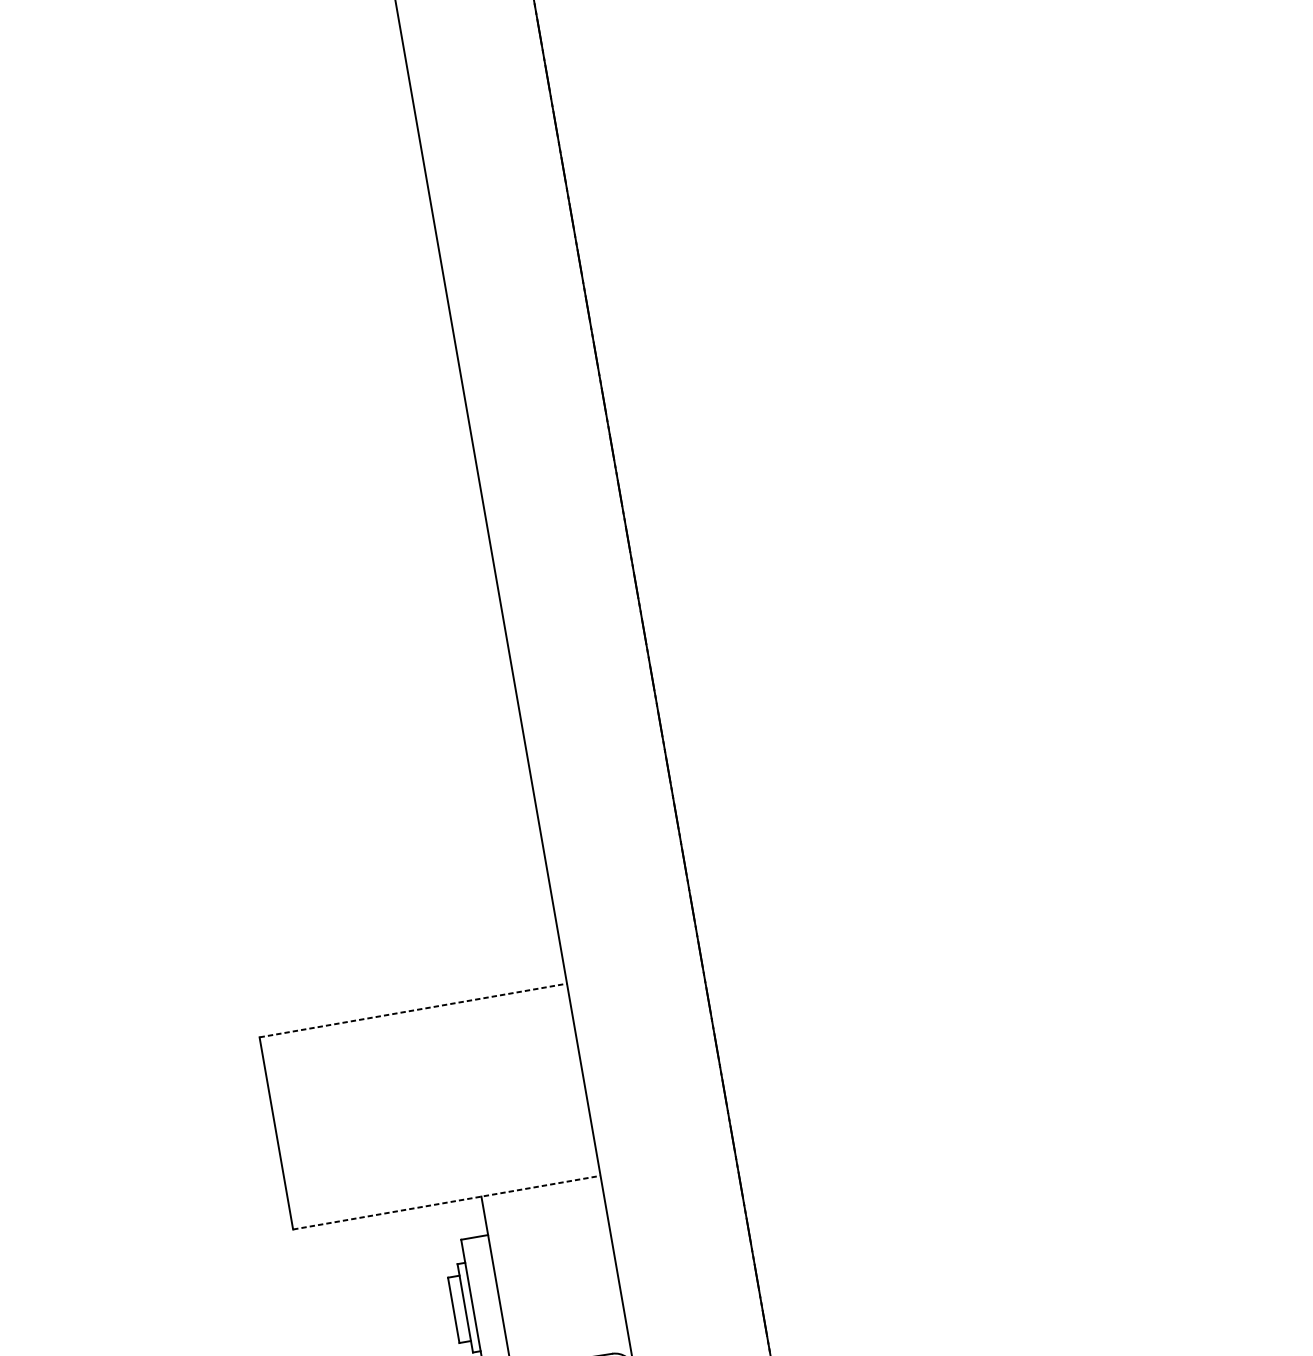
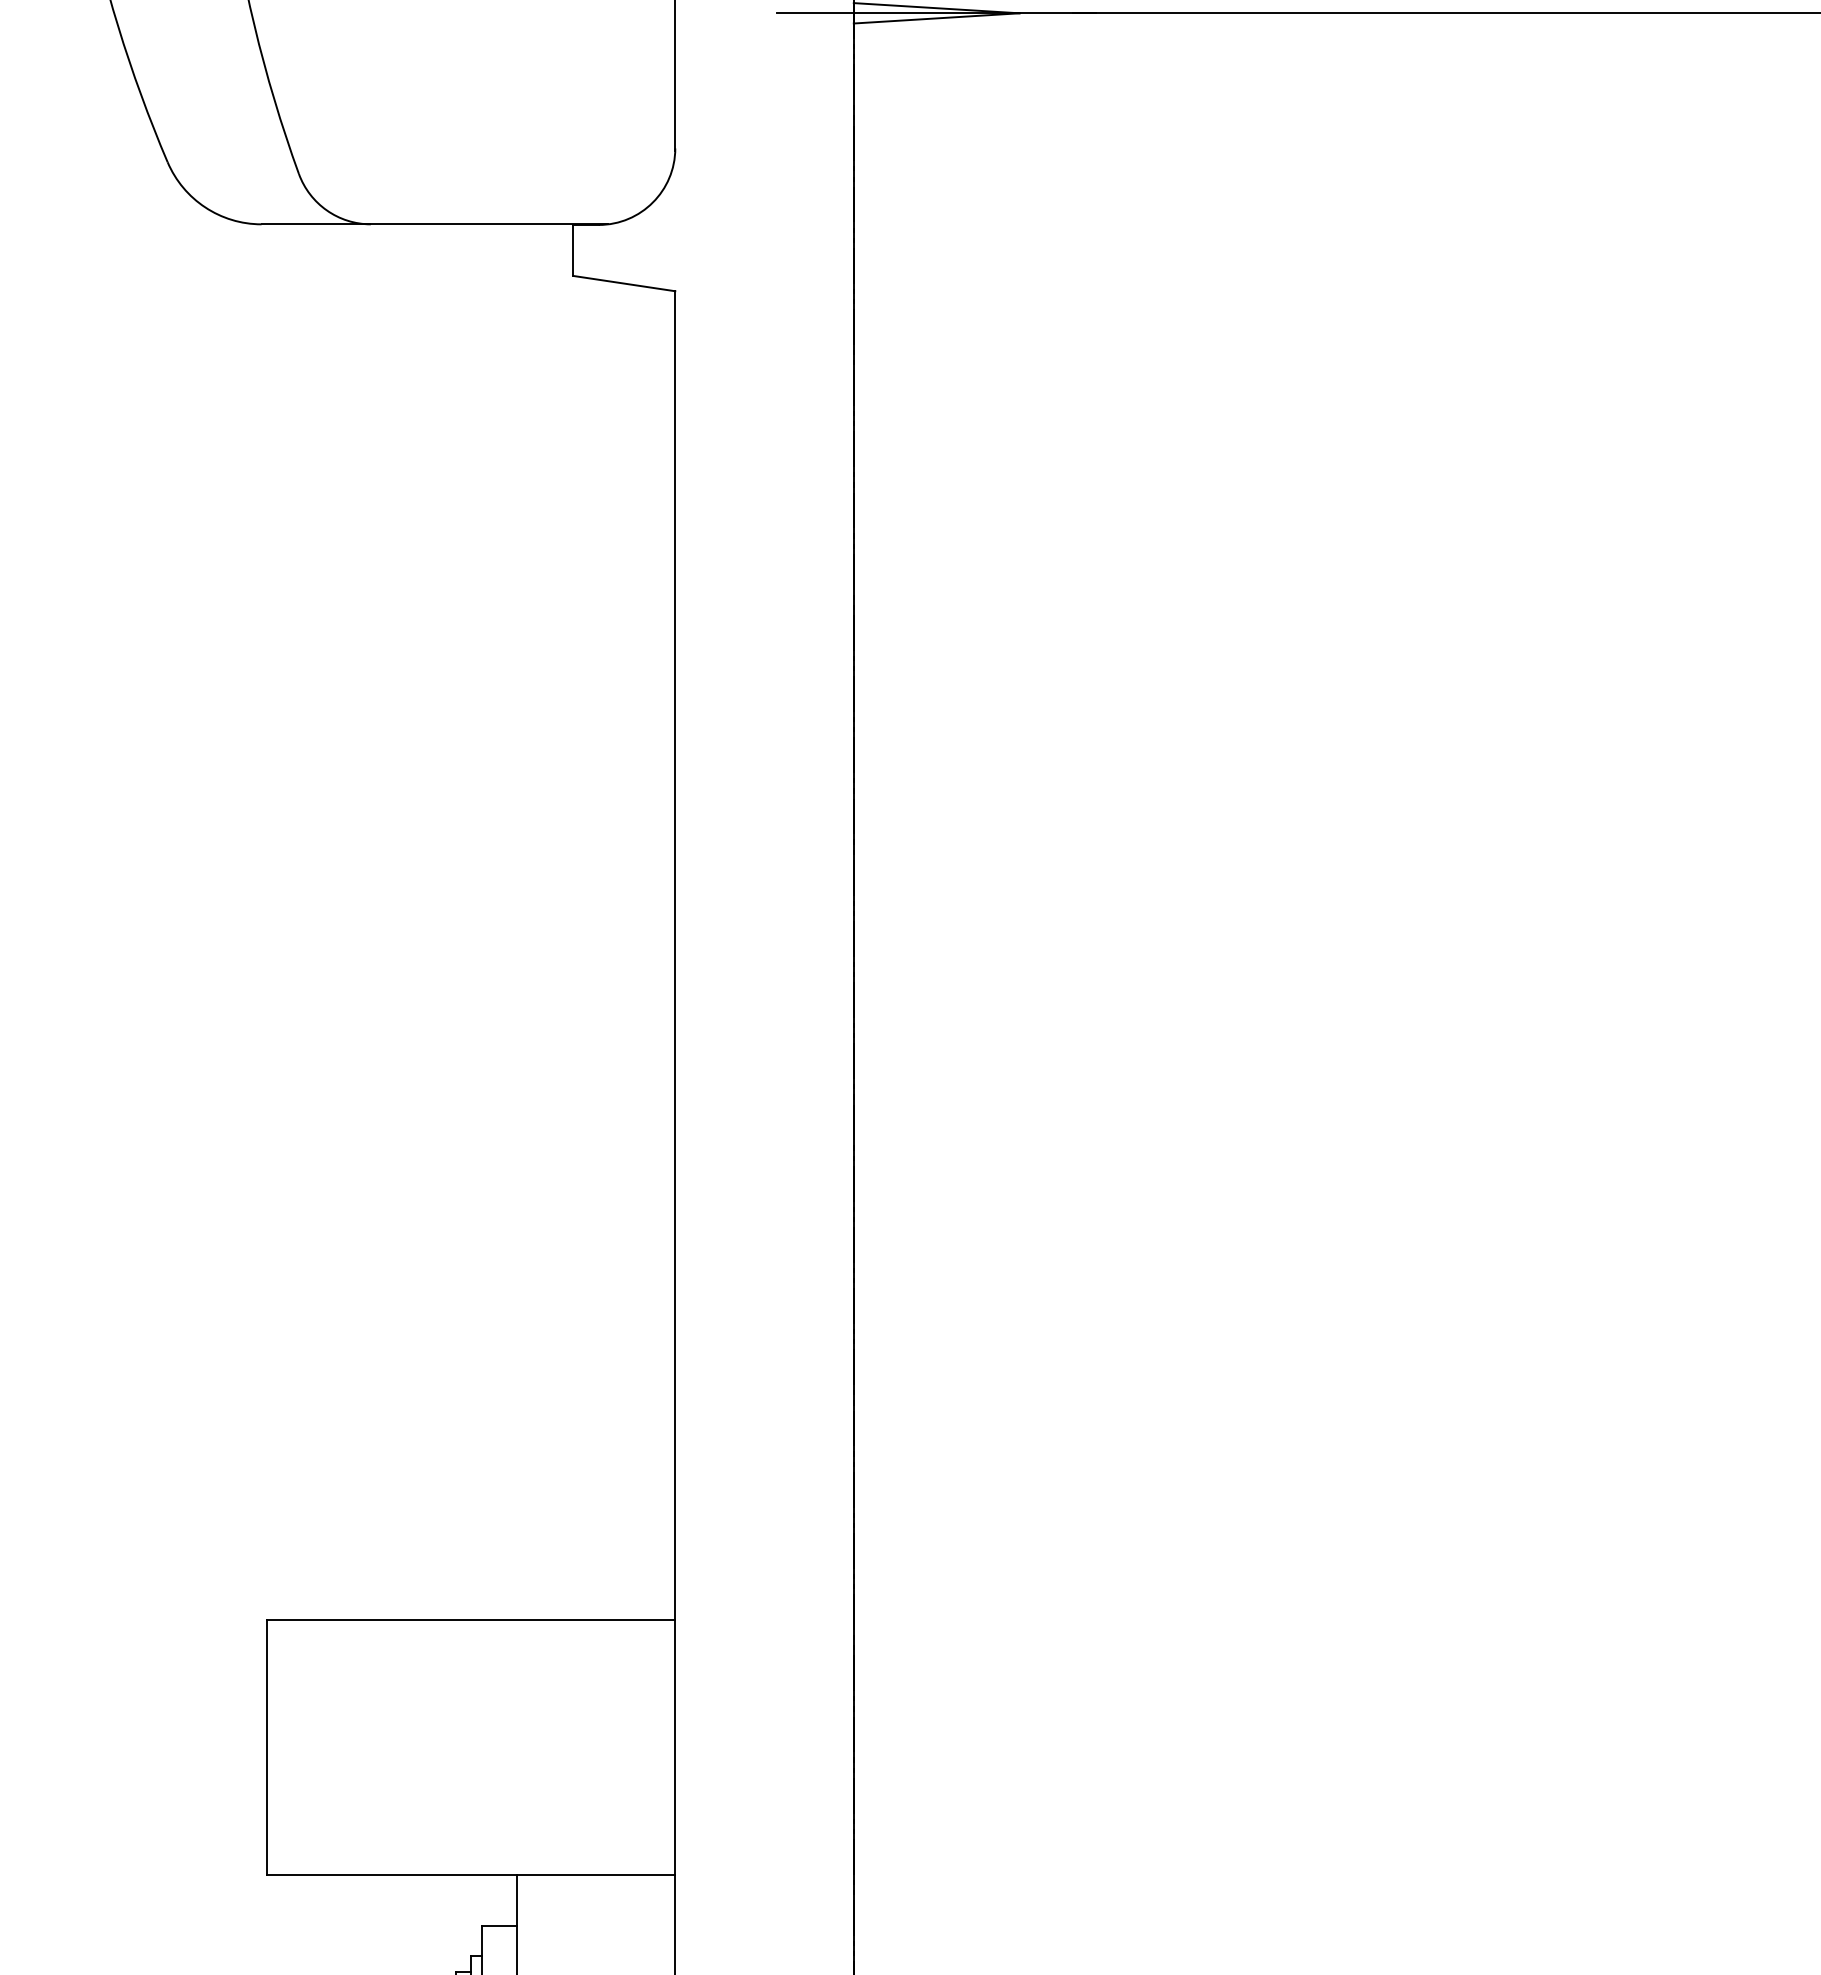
line: (413, 1010) -> (471, 1619), dashed -> solid
line: (446, 1202) -> (471, 1874), dashed -> solid

